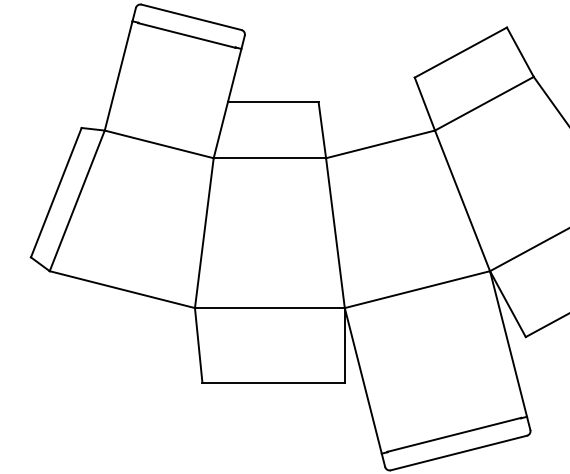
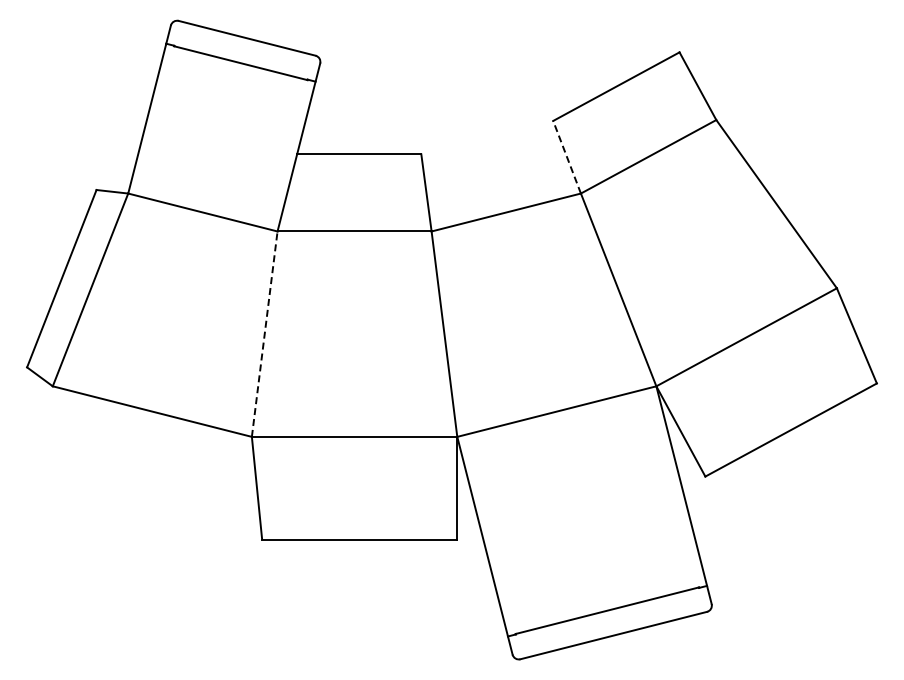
line: (425, 104) -> (567, 157), solid -> dashed
line: (204, 233) -> (264, 334), solid -> dashed

